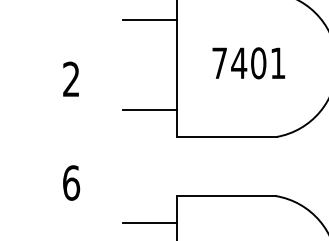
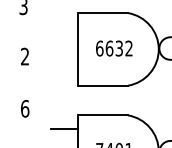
line: (149, 19) -> (64, 26), removed
text: (249, 63) -> (114, 48), 7401 -> 6632
line: (149, 108) -> (64, 71), removed

